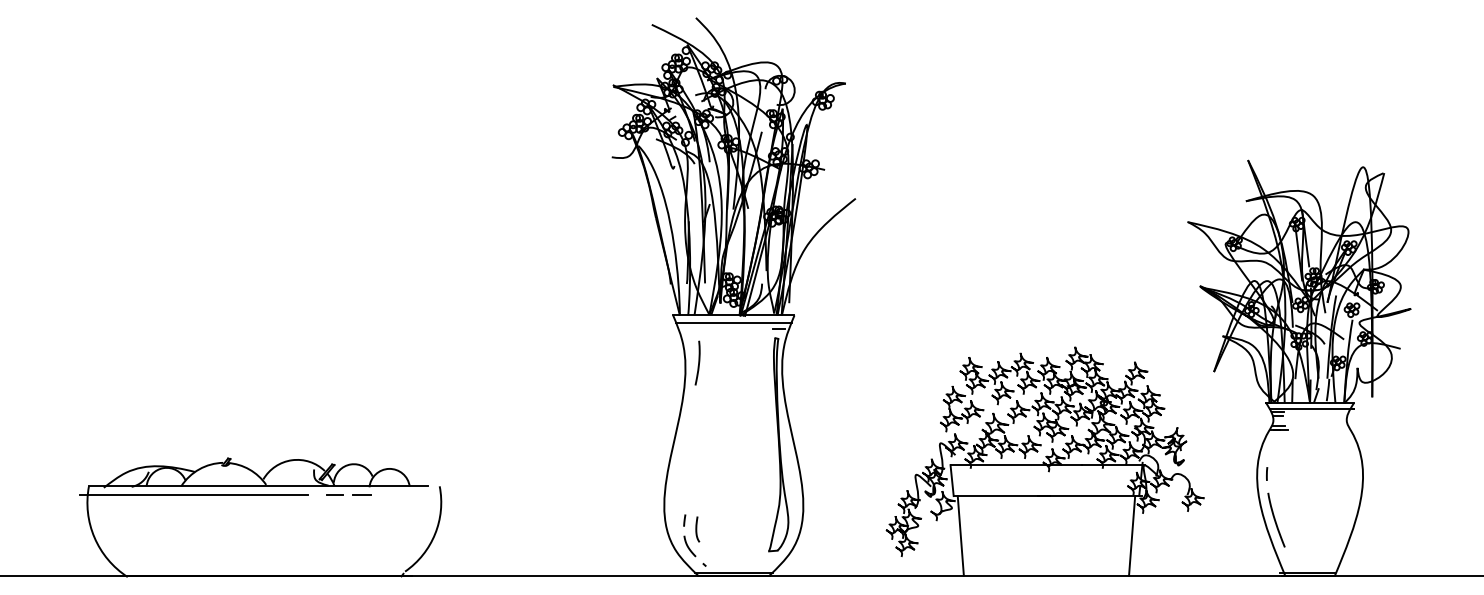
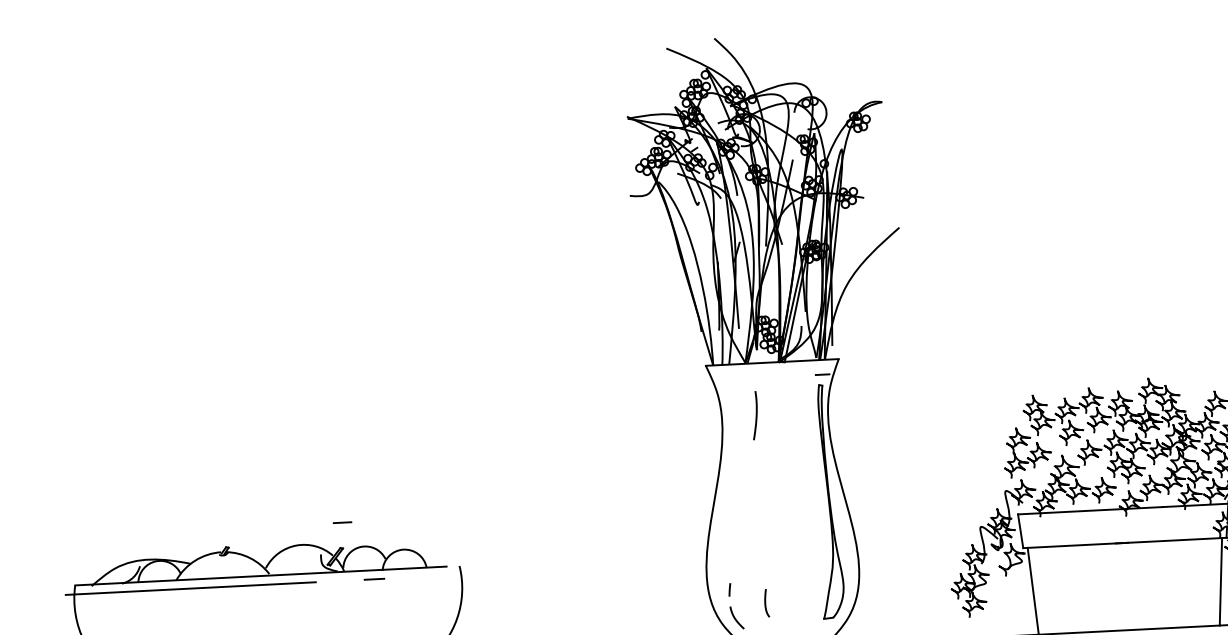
line: (733, 322) -> (772, 370), removed
curve: (698, 362) -> (755, 414), moved
line: (334, 494) -> (341, 522), moved
curve: (697, 529) -> (766, 603), moved

